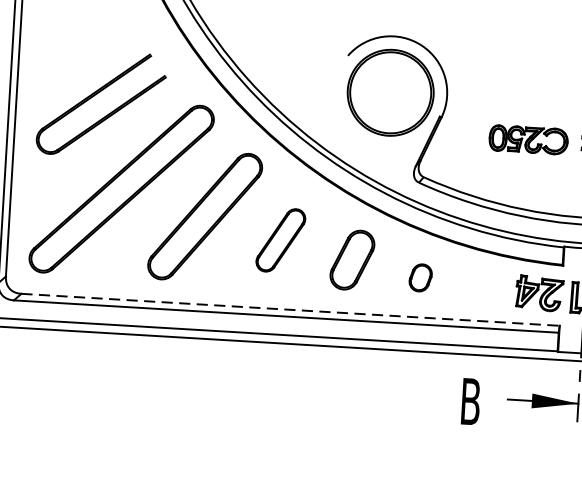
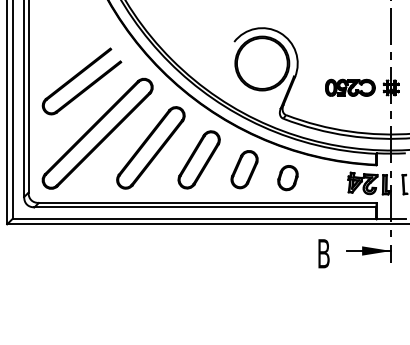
part: (279, 239) -> (198, 159), size x1.43
part: (419, 278) -> (287, 178), size x1.43
line: (290, 309) -> (207, 202), dashed -> solid

